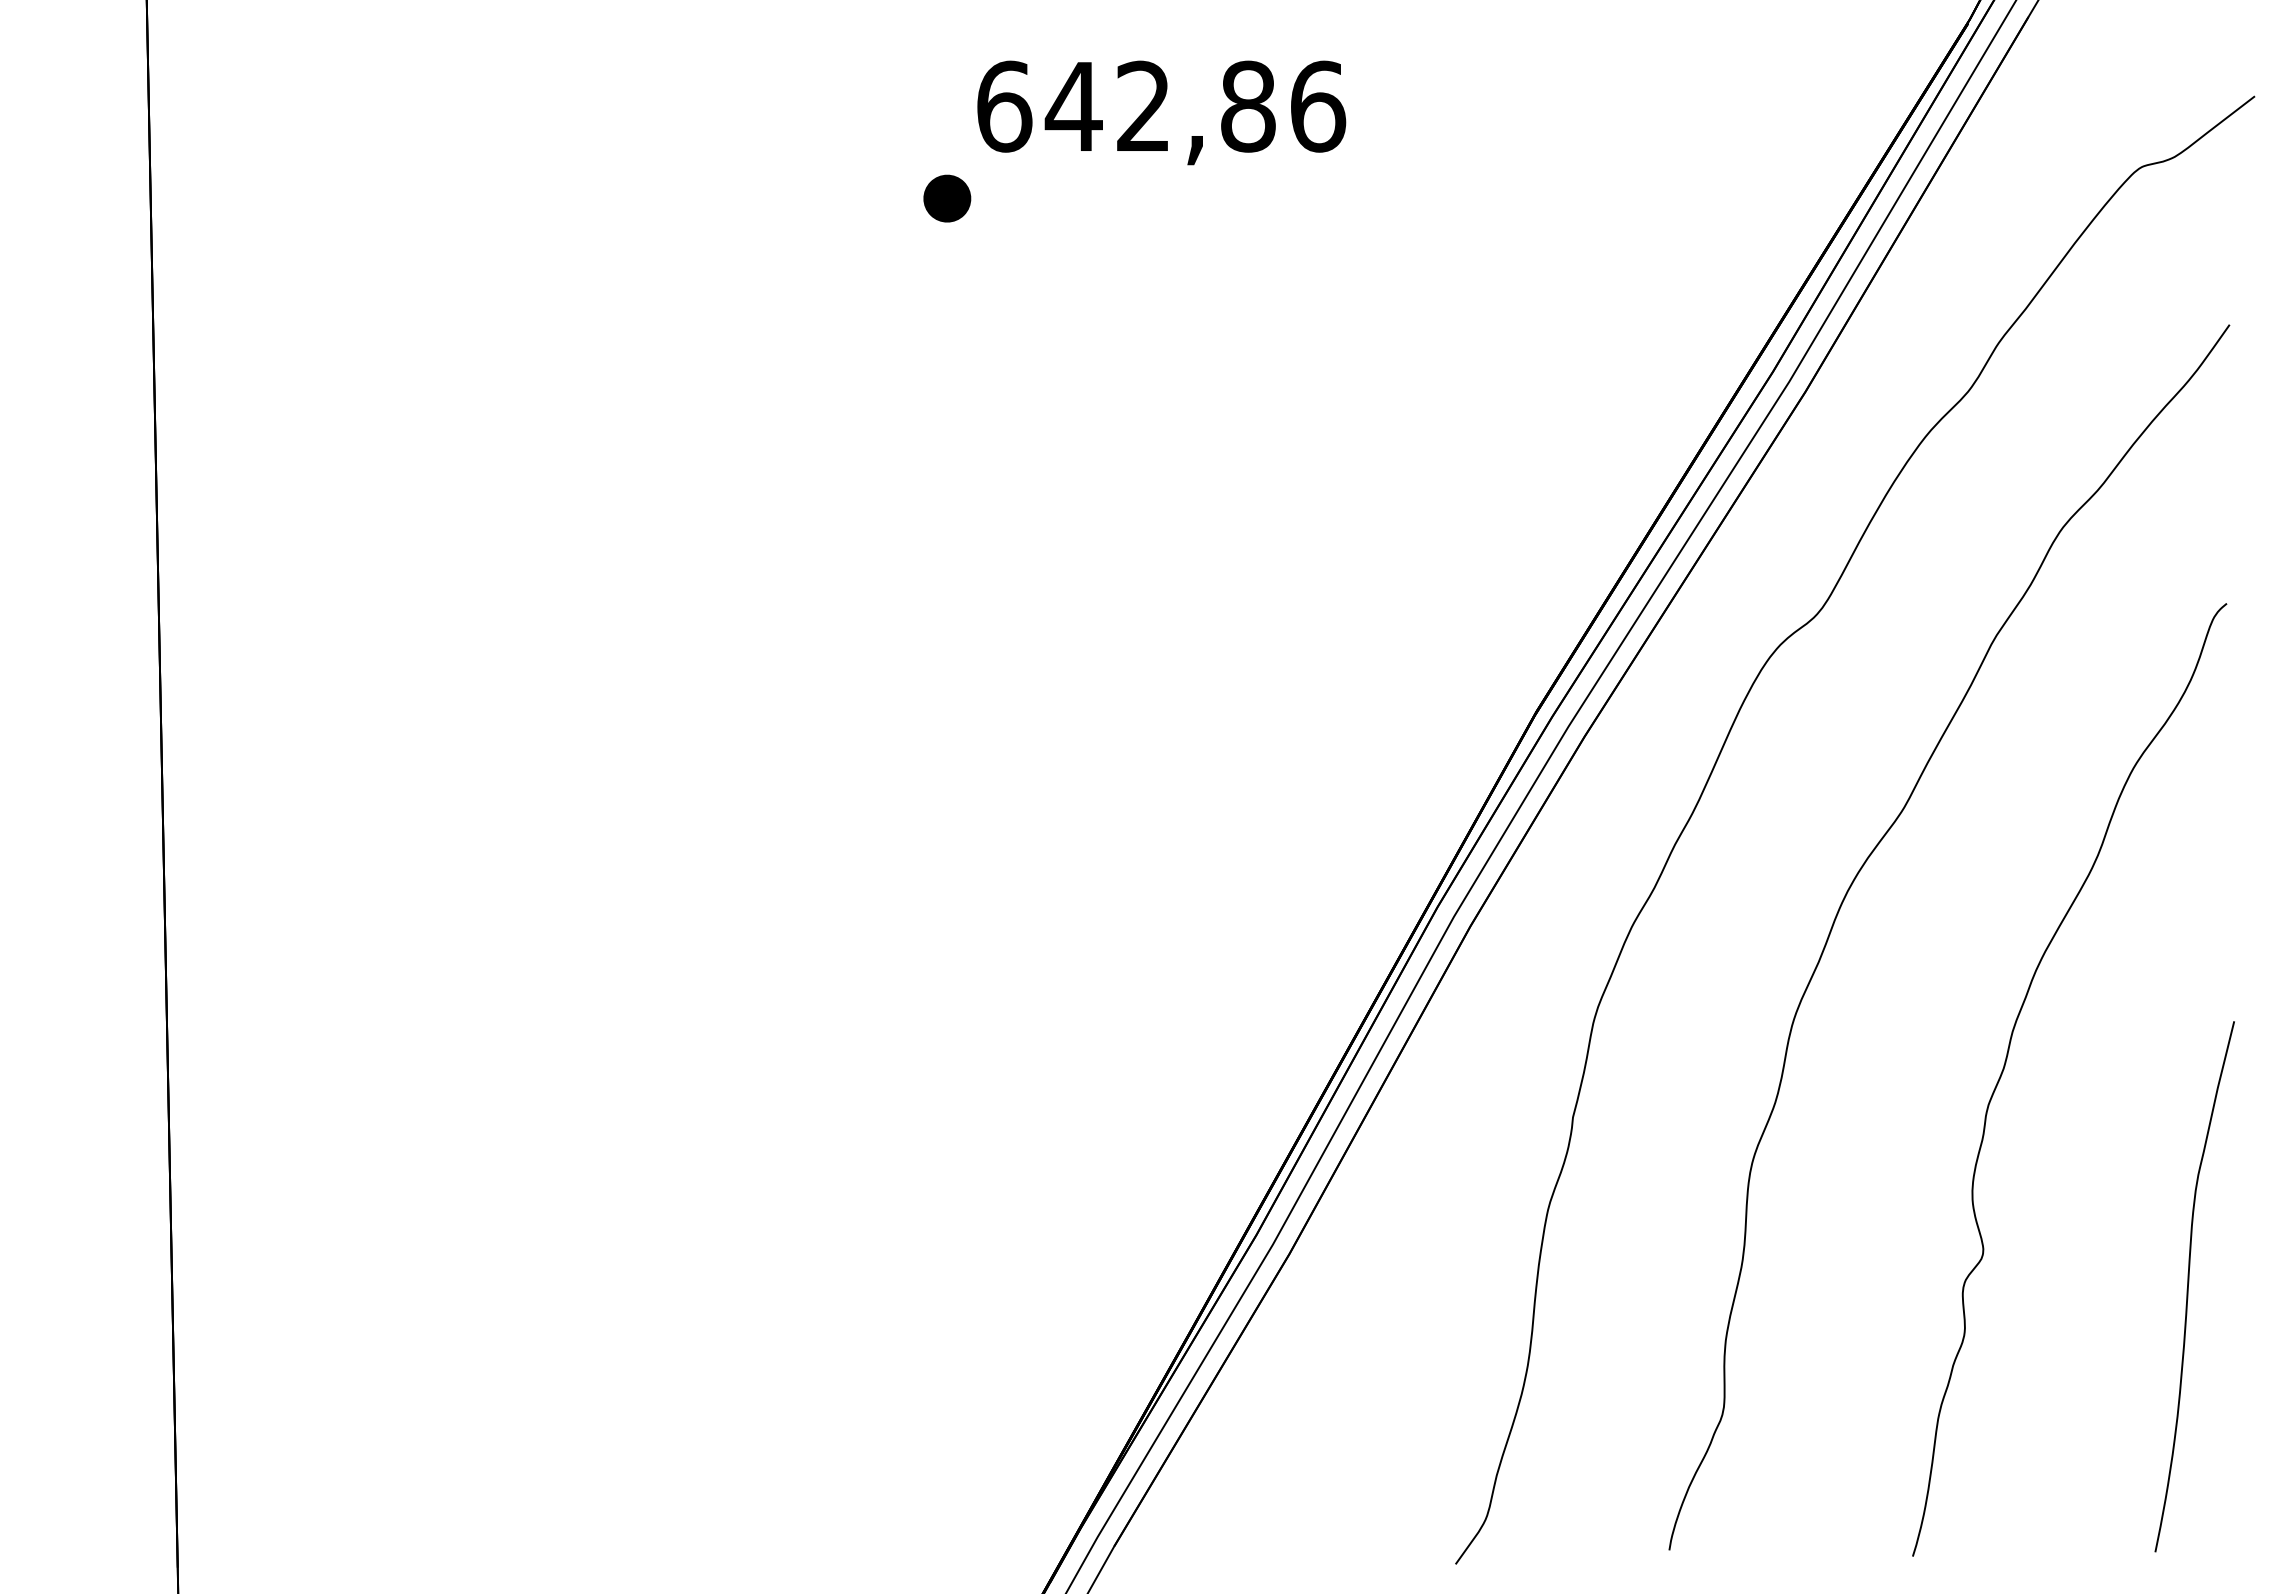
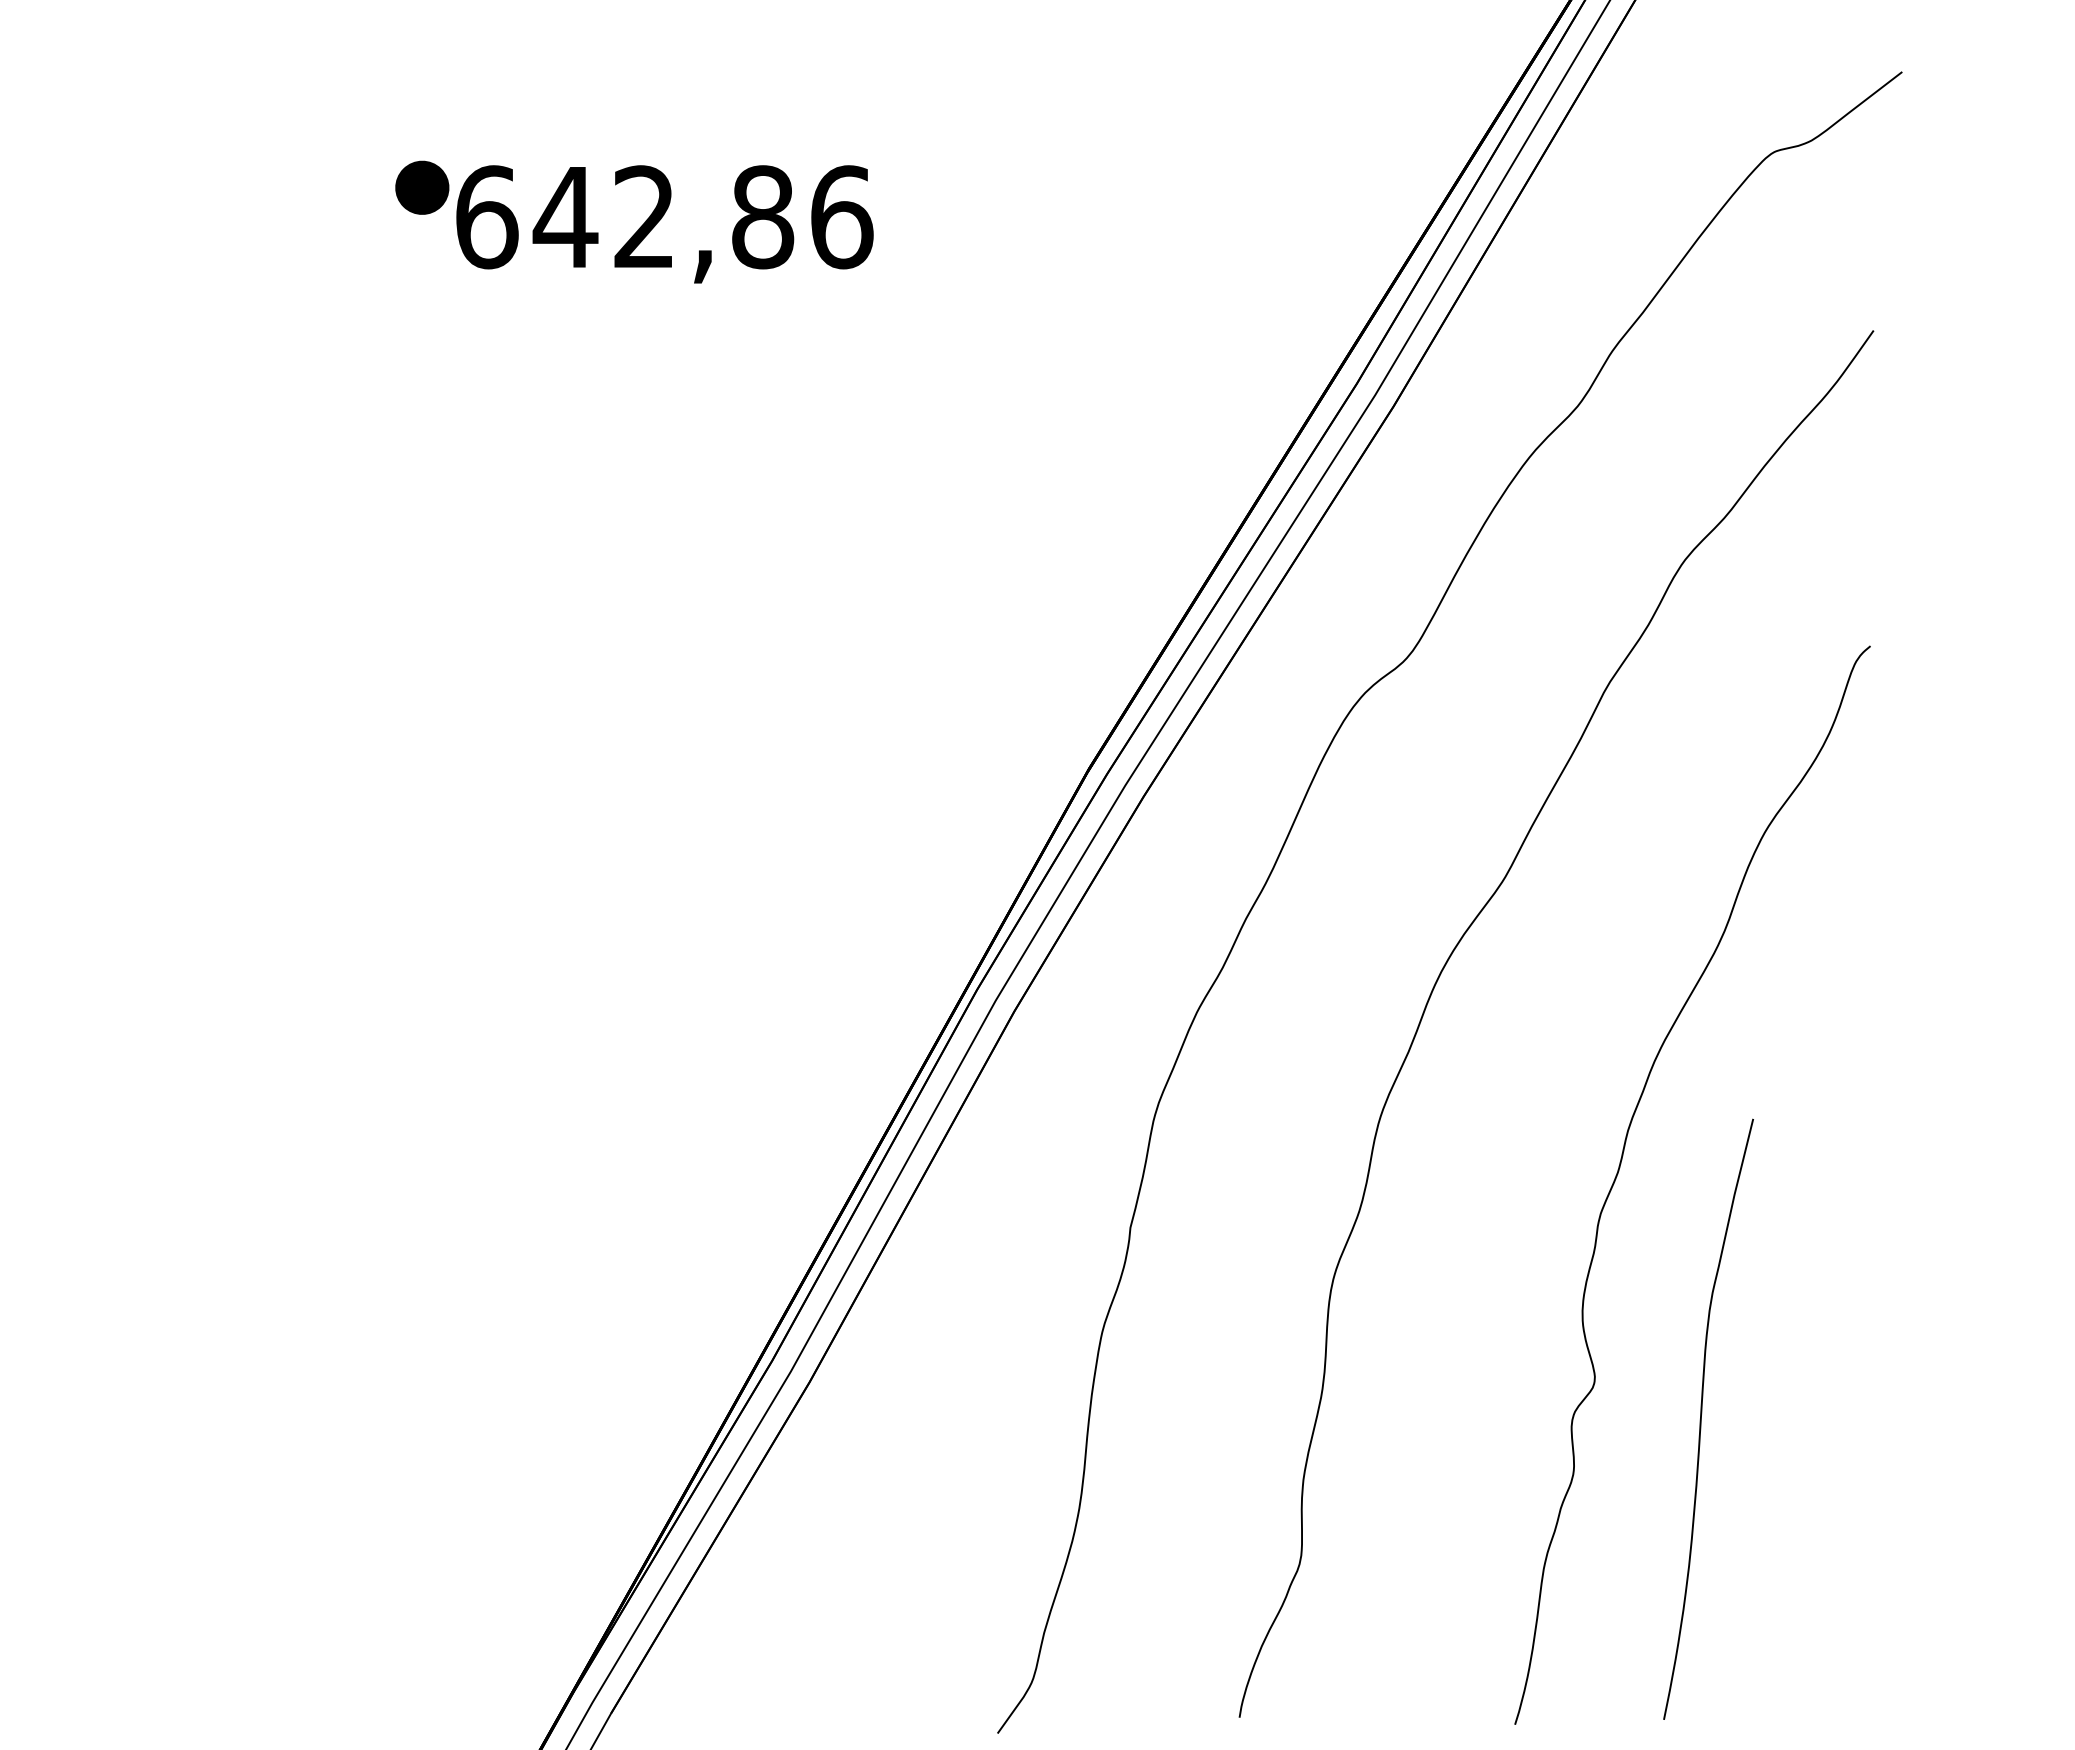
text: (1161, 112) -> (664, 223), moved
curve: (2189, 1283) -> (1702, 1415), moved

